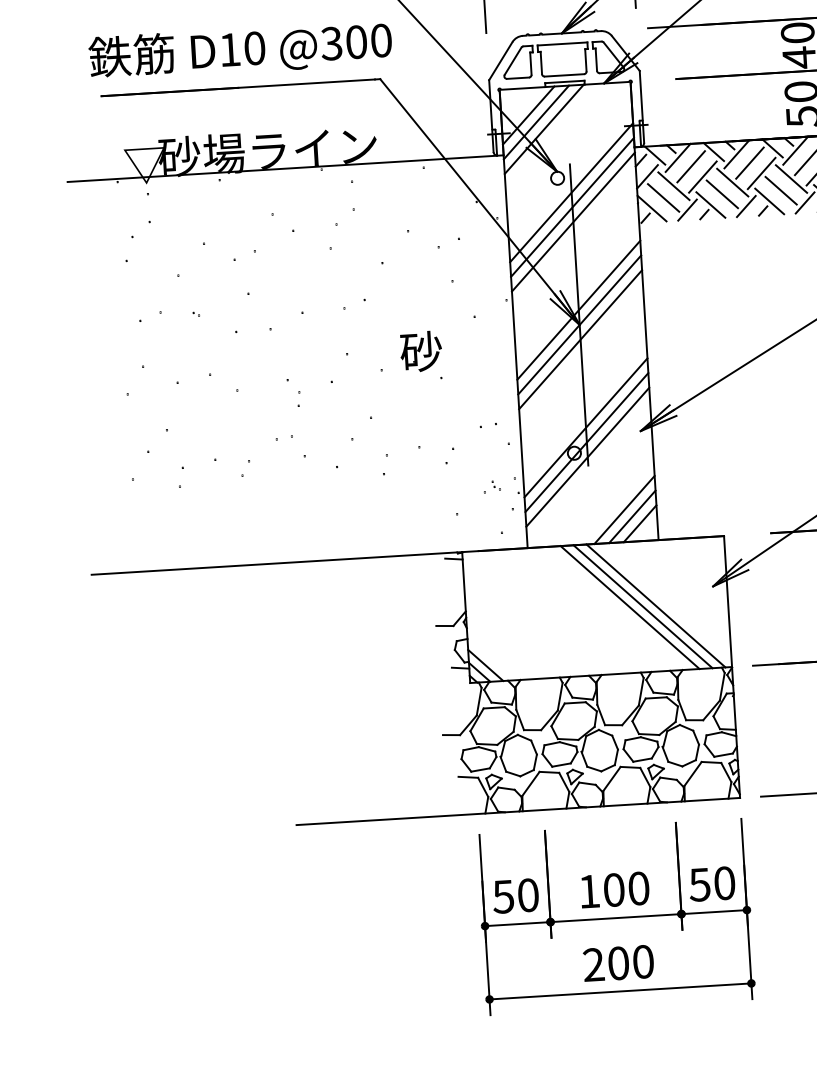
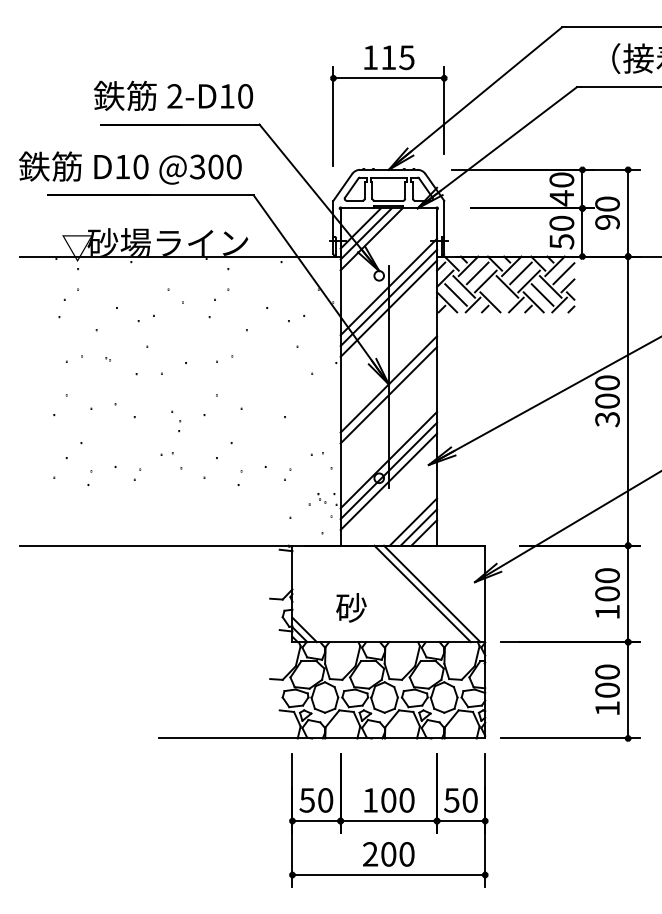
text: (240, 49) -> (130, 167), moved
line: (722, 193) -> (499, 294), removed
line: (578, 310) -> (388, 373), removed
part: (421, 351) -> (351, 607), moved
part: (490, 485) -> (316, 498), size x1.4
line: (629, 607) -> (412, 593), removed

